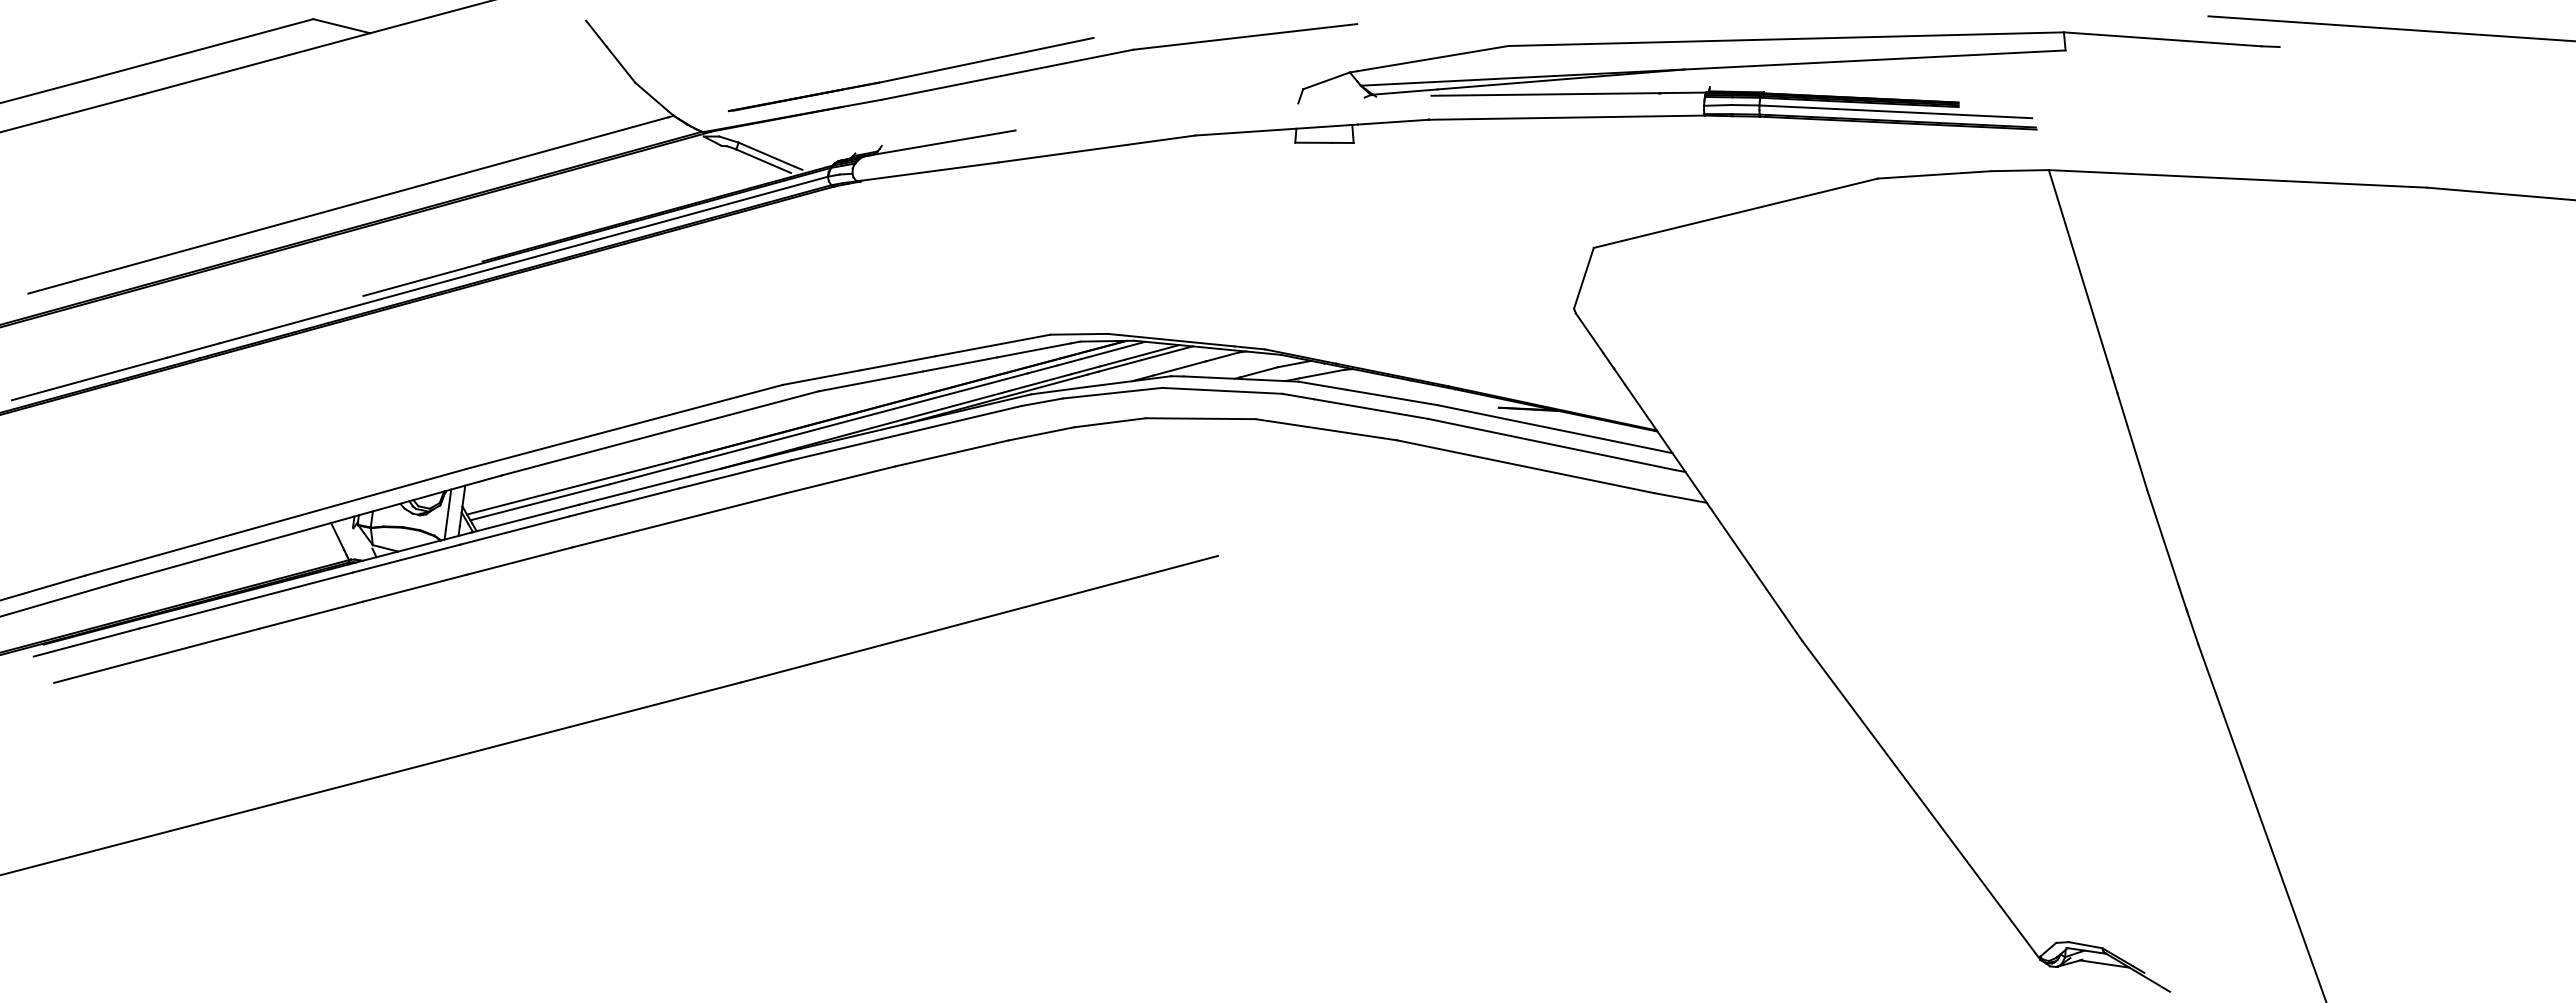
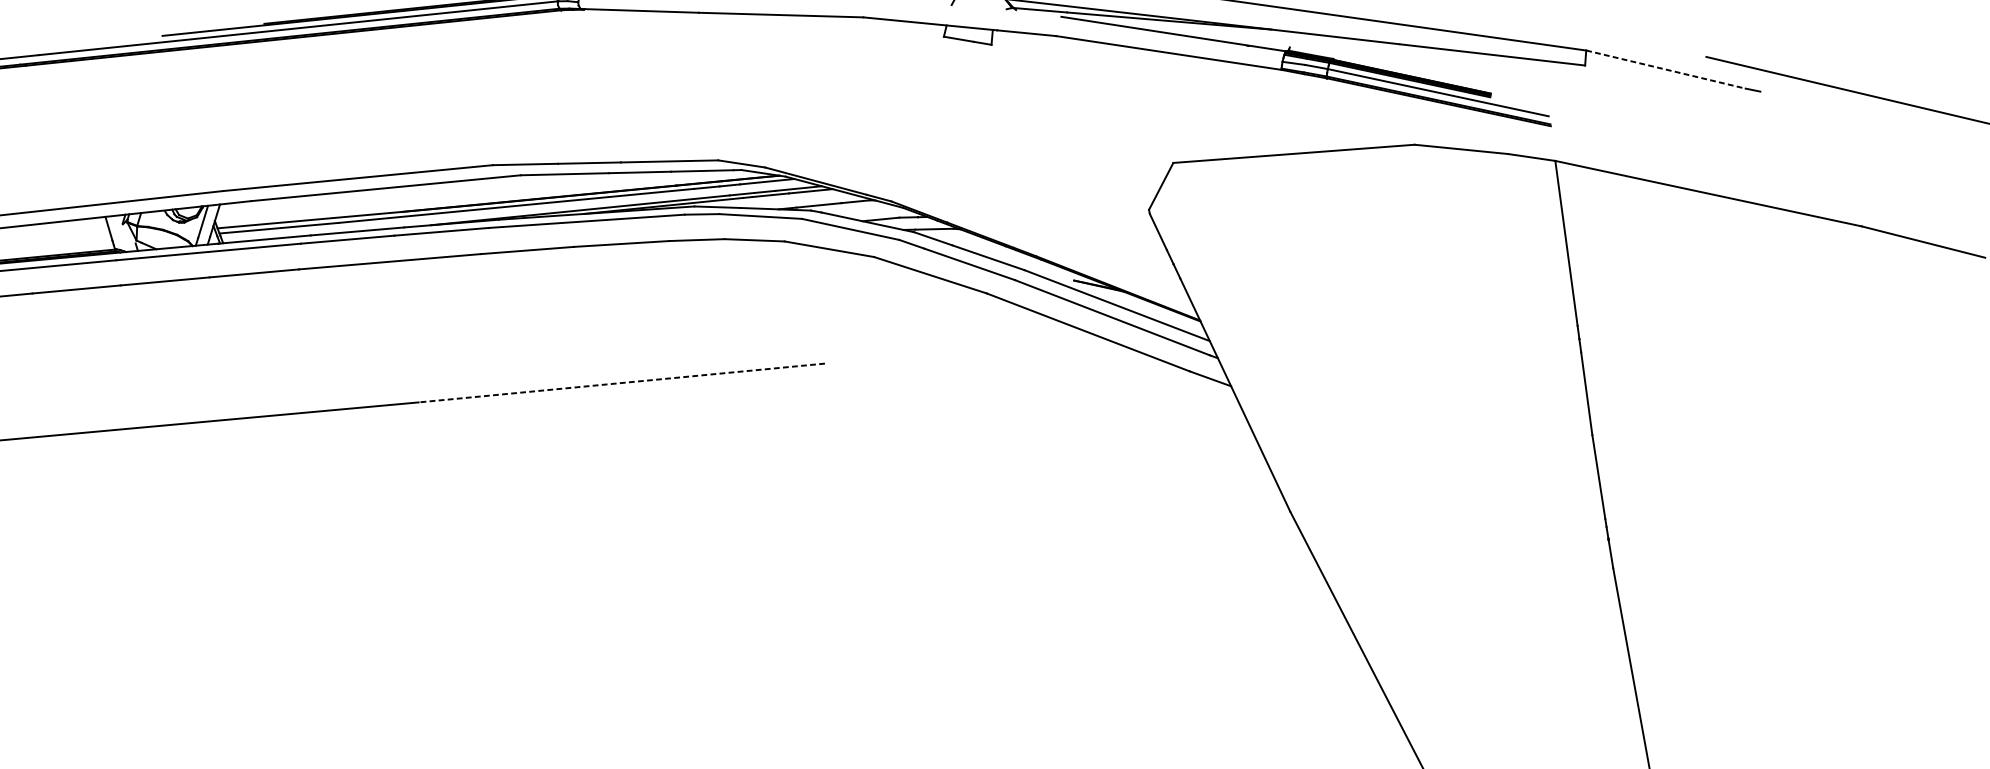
line: (2163, 39) -> (1666, 69), solid -> dashed
line: (979, 619) -> (621, 383), solid -> dashed

